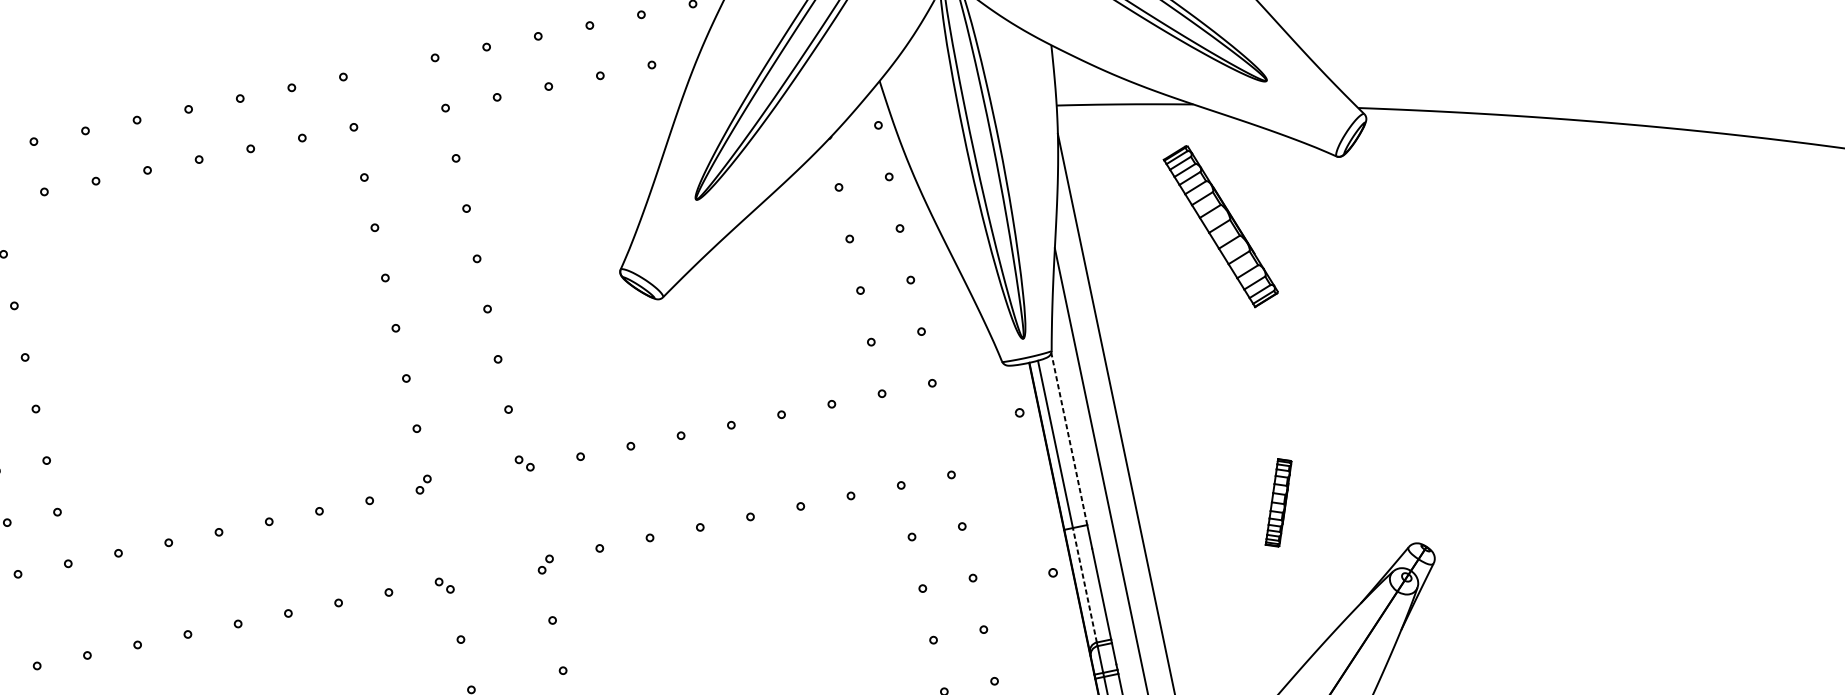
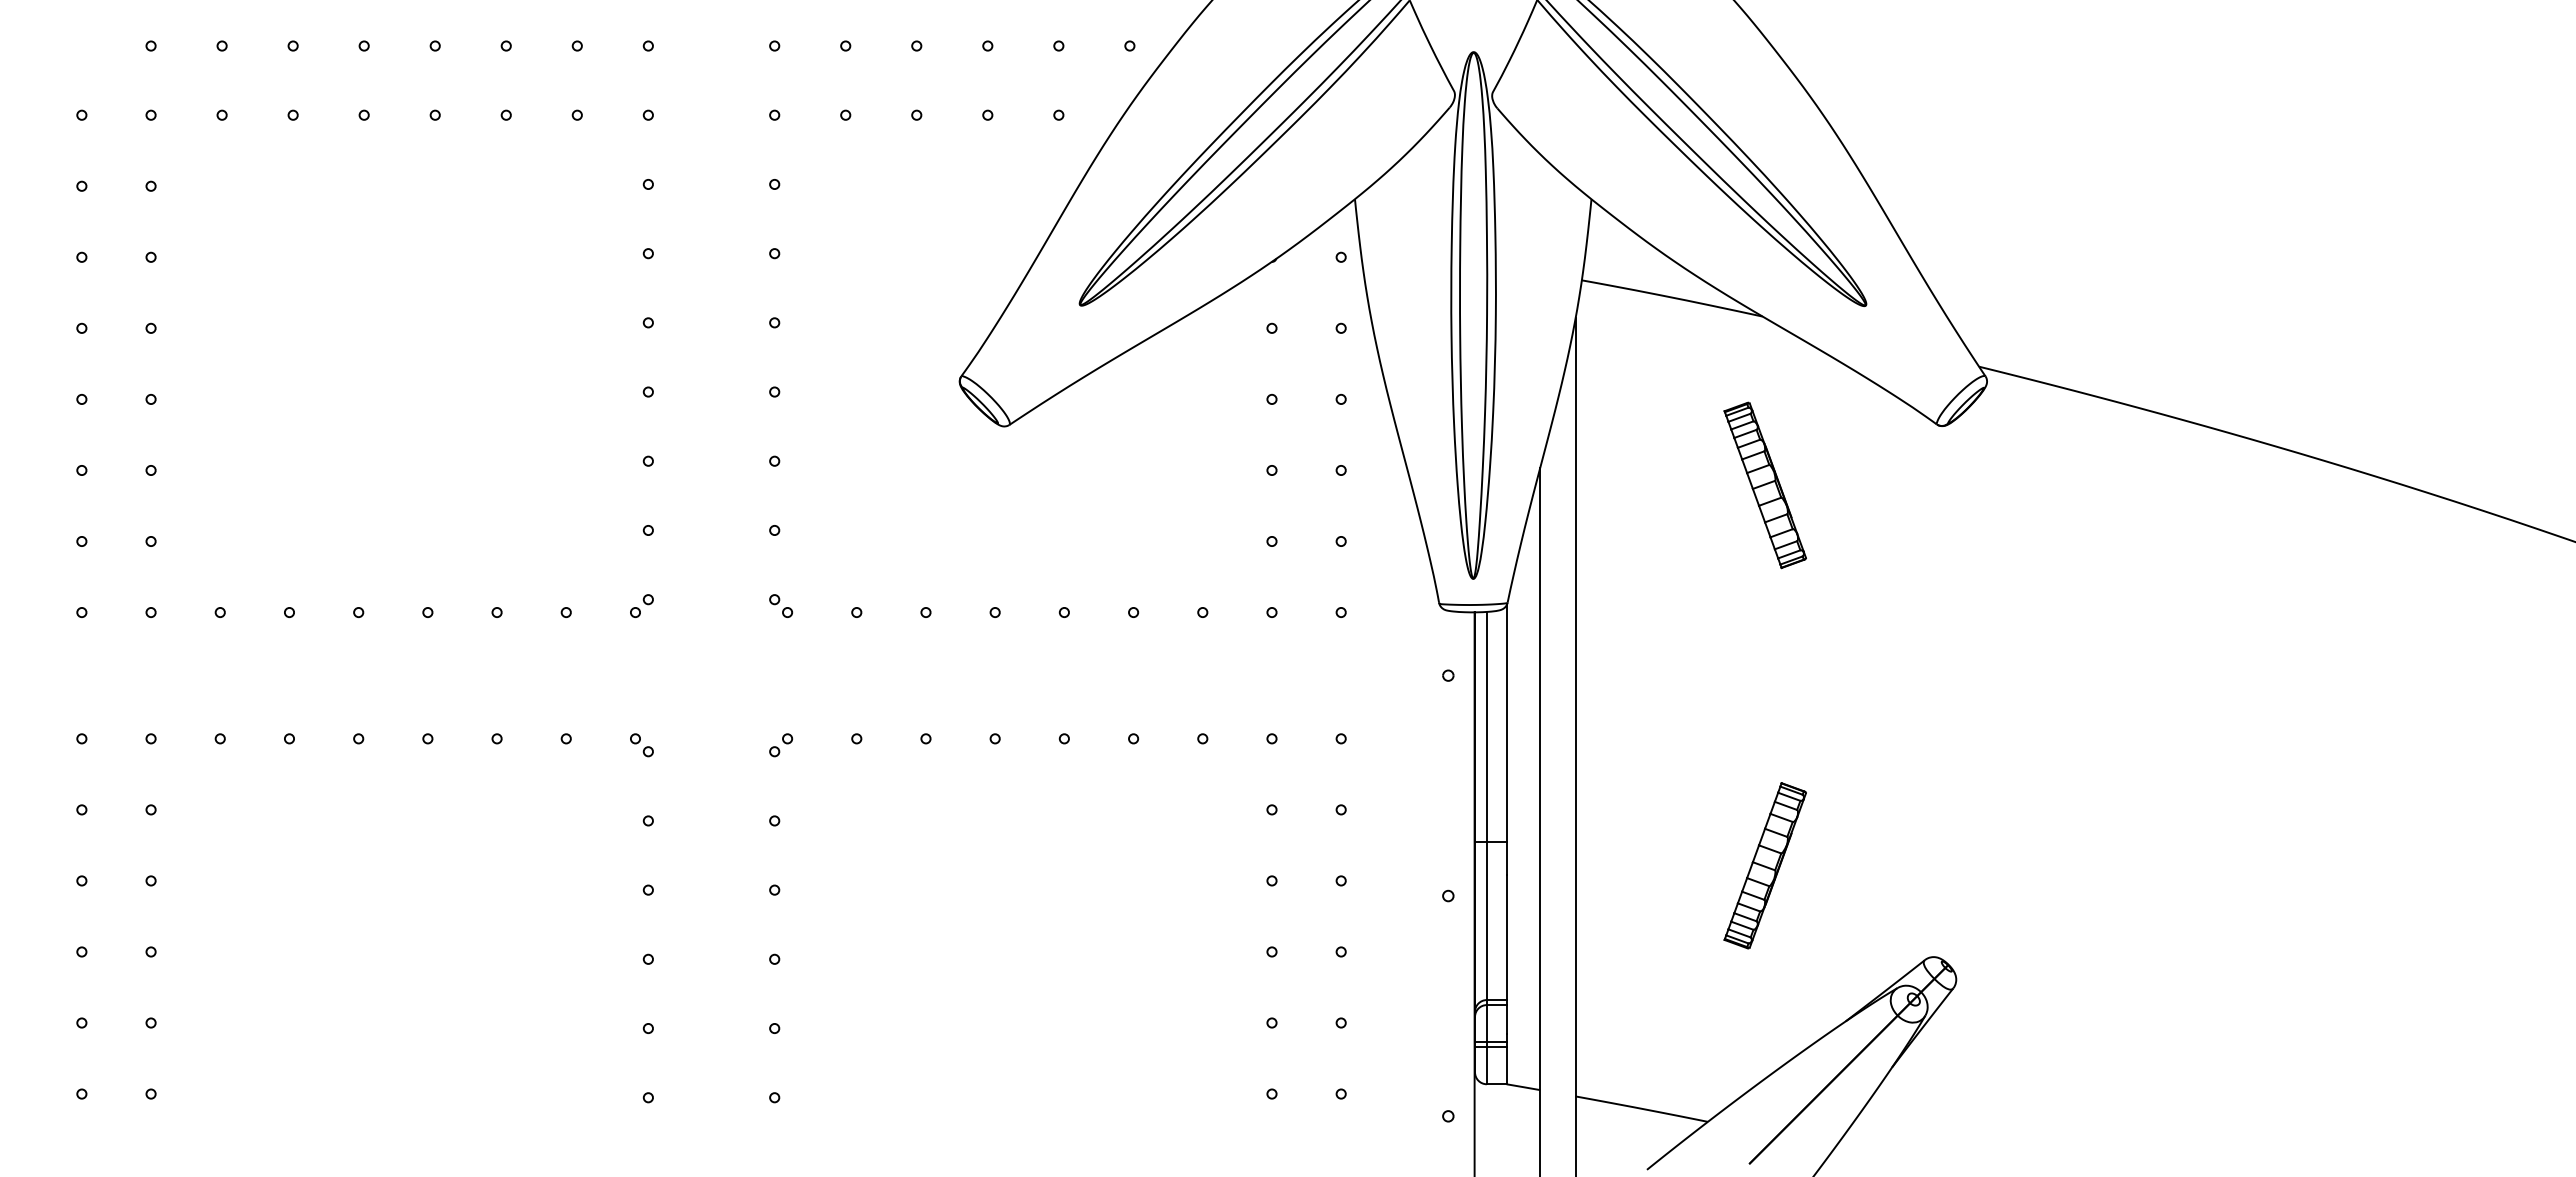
part: (1220, 226) -> (1764, 485), size x0.71
line: (1069, 438) -> (1506, 723), dashed -> solid
part: (1278, 502) -> (1764, 865), size x1.43
line: (1084, 585) -> (1486, 921), dashed -> solid

